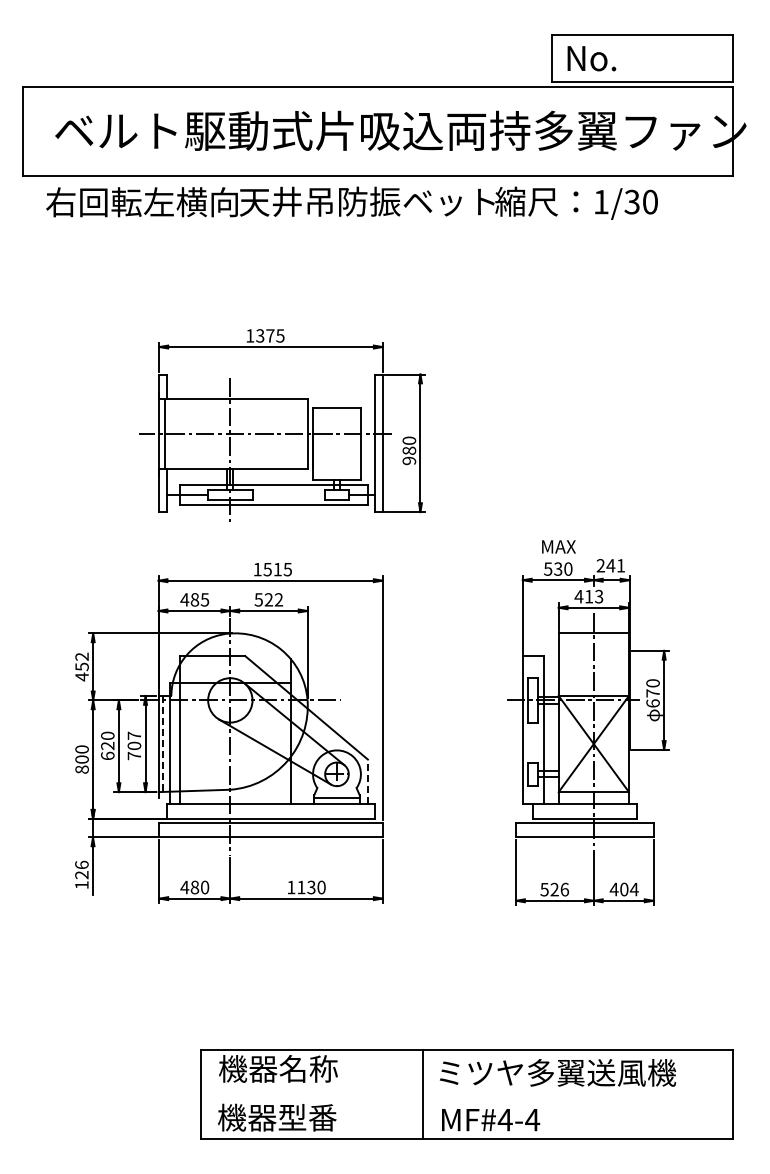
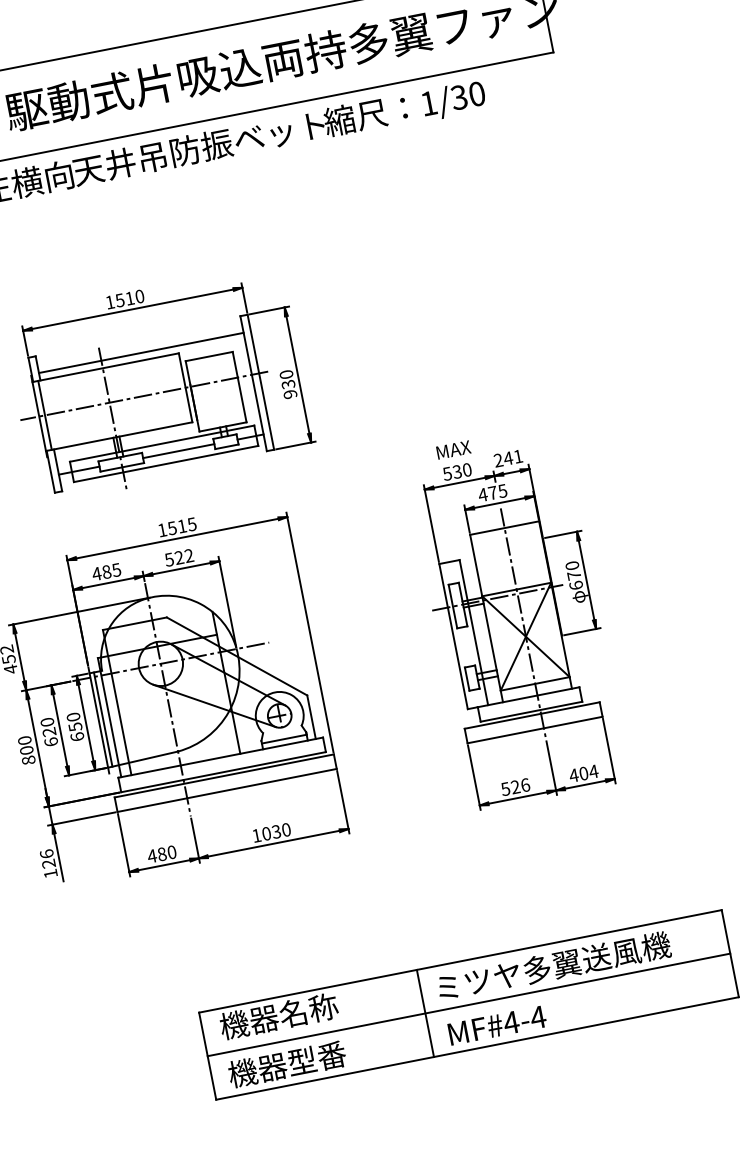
text: (270, 335) -> (130, 298), 1375 -> 1510
line: (270, 391) -> (140, 353), added
text: (409, 450) -> (288, 384), 980 -> 930
line: (288, 495) -> (178, 451), added
text: (594, 596) -> (498, 491), 413 -> 475
line: (163, 744) -> (103, 720), dashed -> solid
text: (134, 745) -> (75, 726), 707 -> 650
line: (367, 781) -> (311, 717), dashed -> solid
text: (301, 887) -> (266, 833), 1130 -> 1030
line: (466, 1094) -> (468, 1005), added

